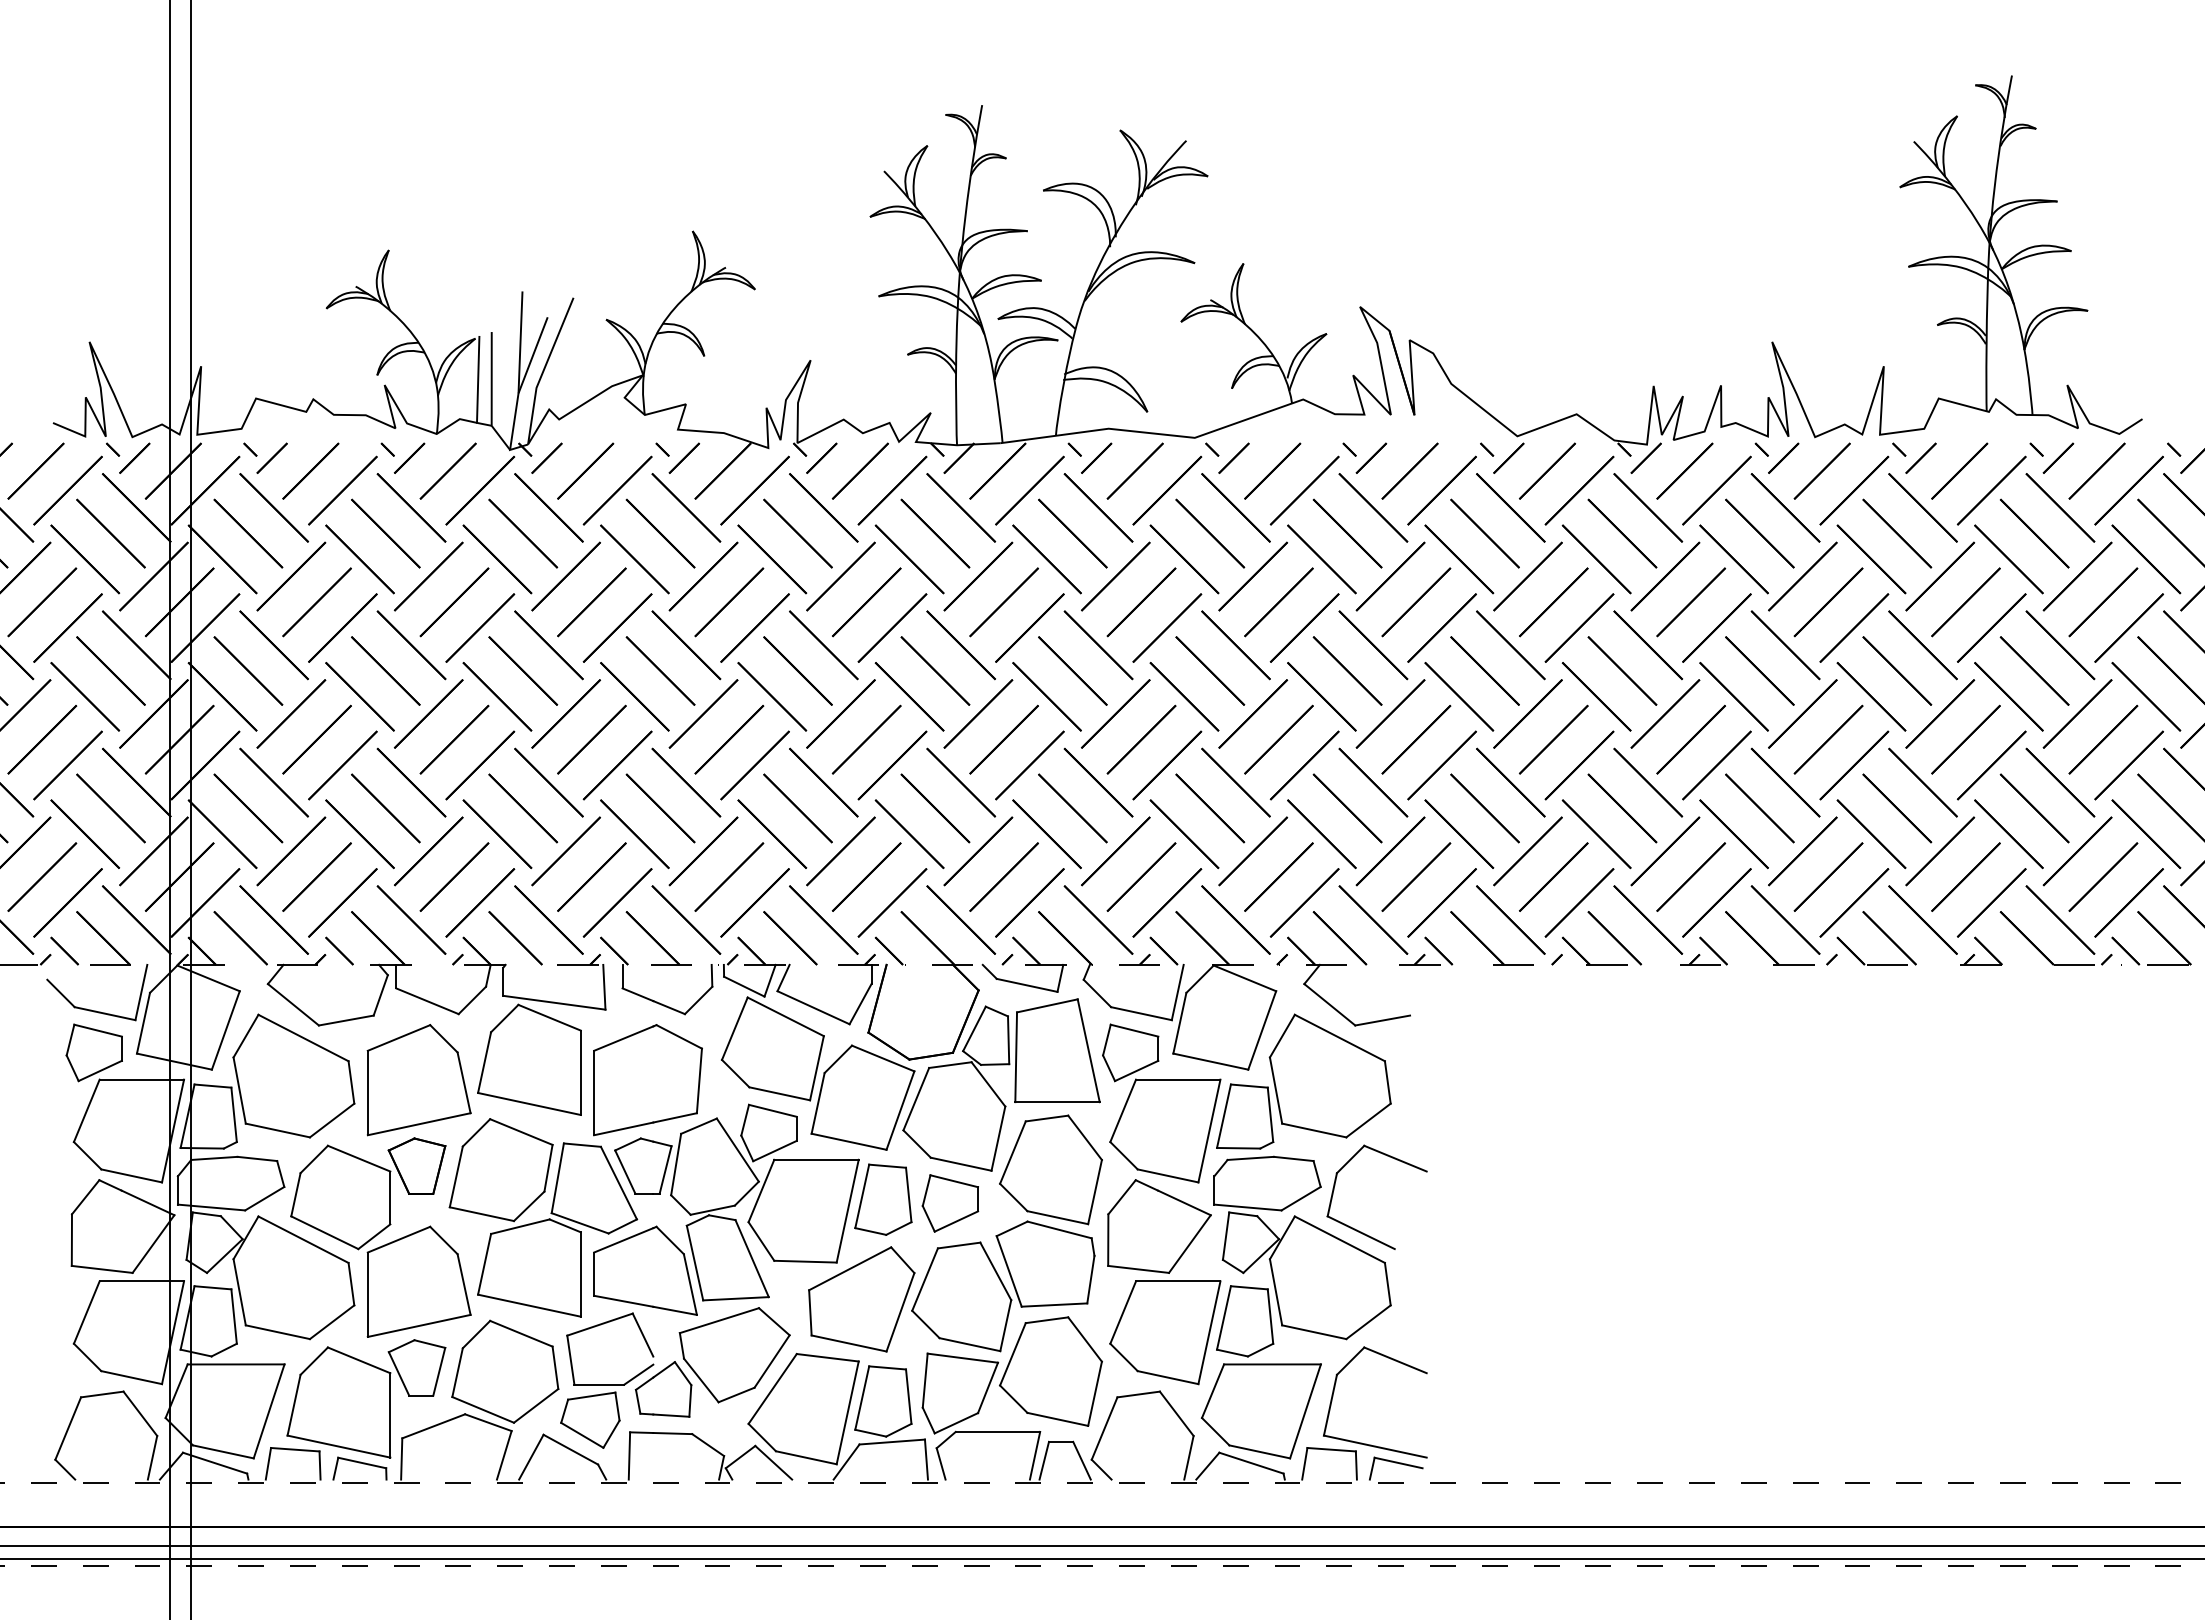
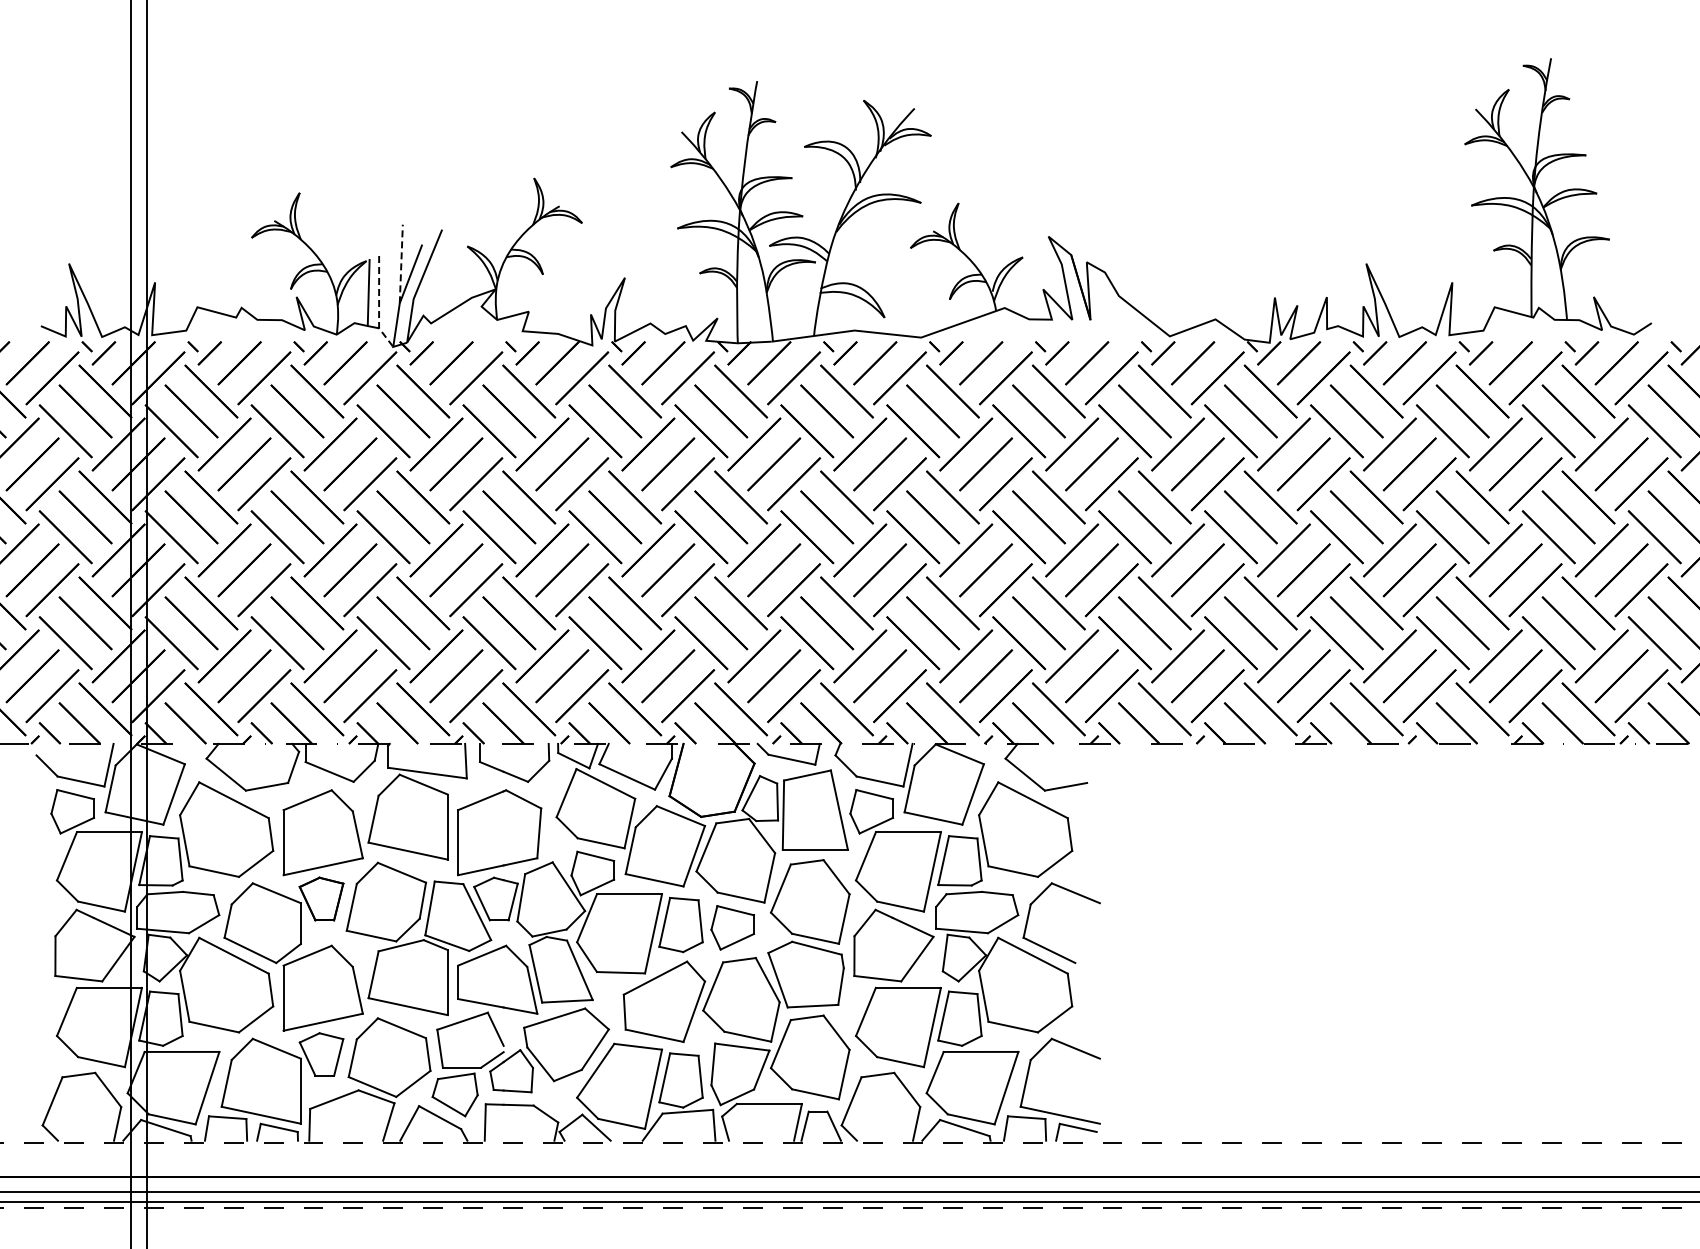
line: (520, 341) -> (401, 263), solid -> dashed
line: (492, 394) -> (379, 304), solid -> dashed

